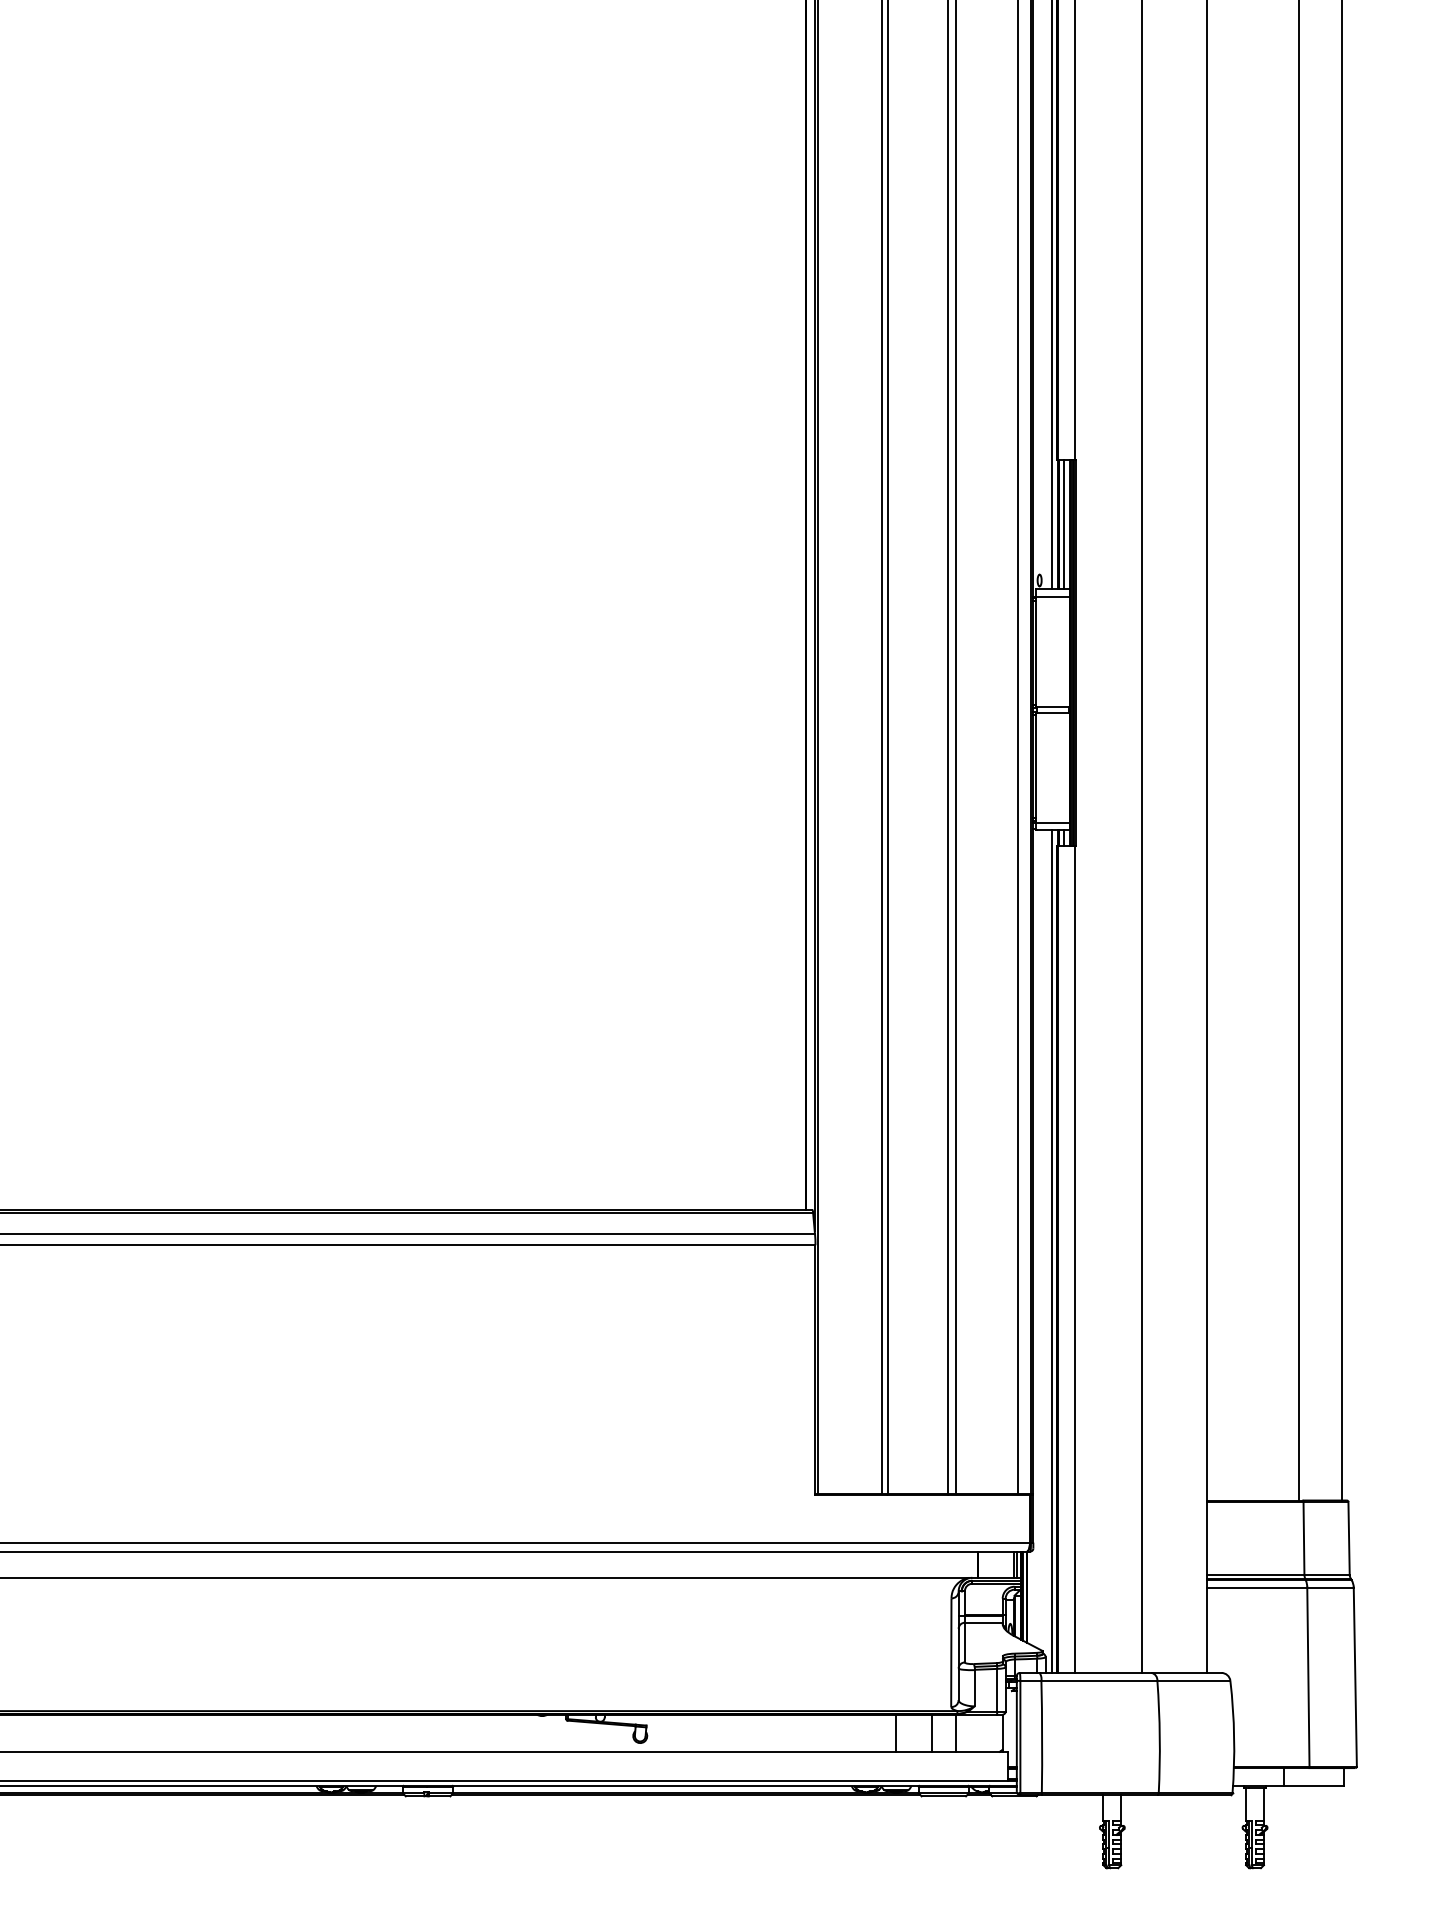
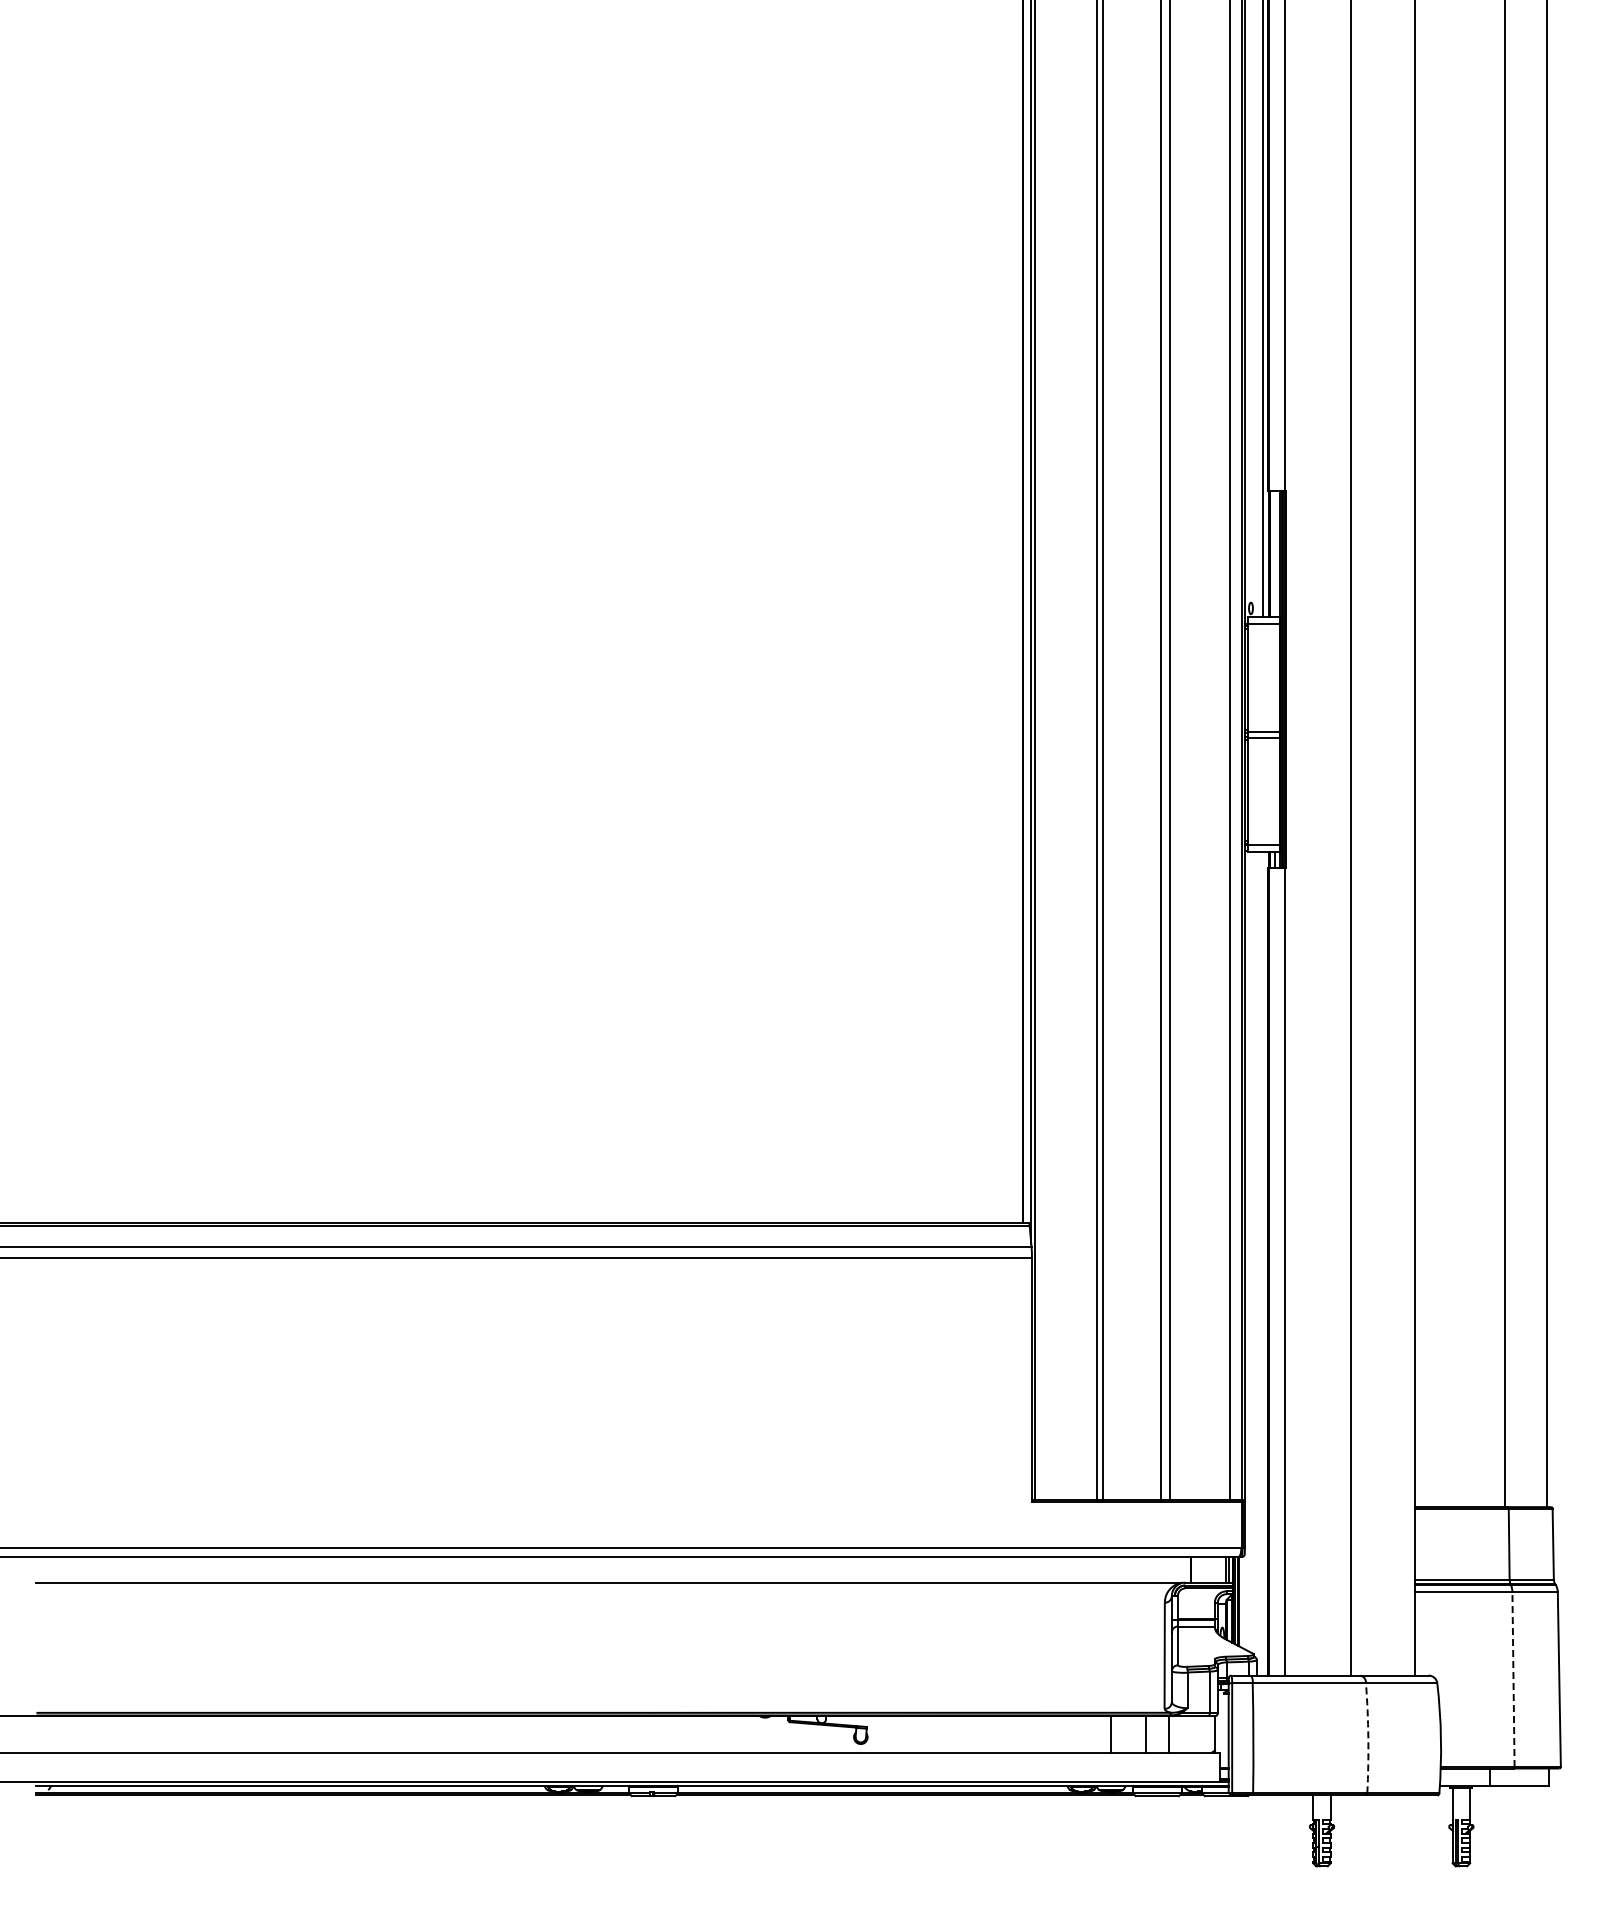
line: (1063, 524) -> (1274, 553), removed
line: (1052, 1251) -> (1263, 1263), removed
line: (1308, 1676) -> (1513, 1679), solid -> dashed
arc: (1159, 1737) -> (1368, 1738), solid -> dashed

